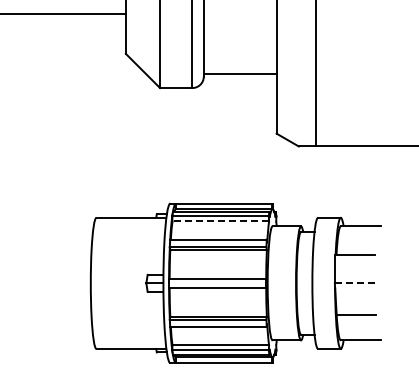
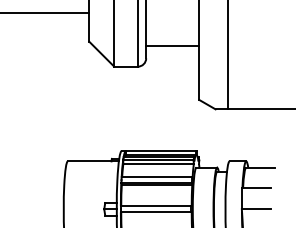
line: (239, 73) -> (172, 45), moved
line: (220, 221) -> (158, 164), dashed -> solid
line: (354, 283) -> (256, 209), dashed -> solid

